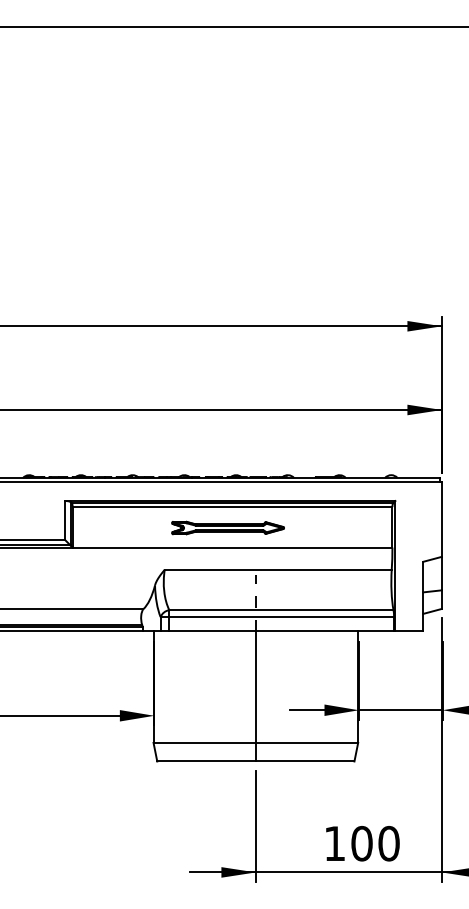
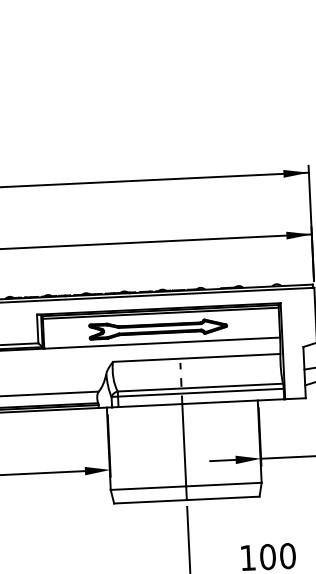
part: (227, 527) -> (157, 328), size x1.67

